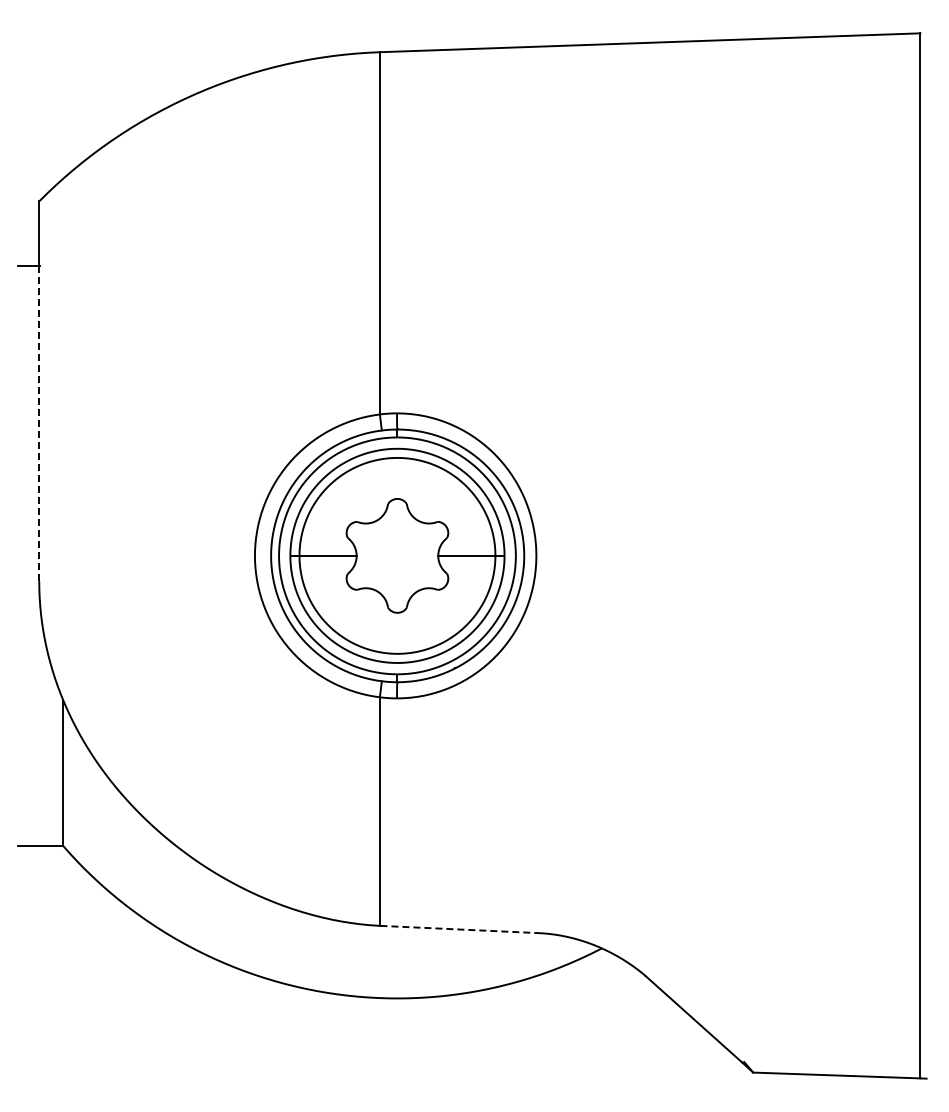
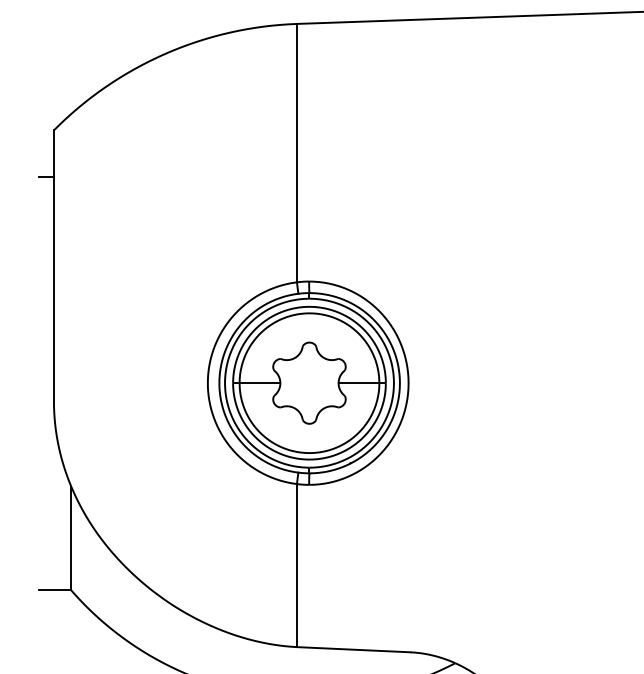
line: (39, 424) -> (54, 289), dashed -> solid
line: (460, 929) -> (354, 649), dashed -> solid

